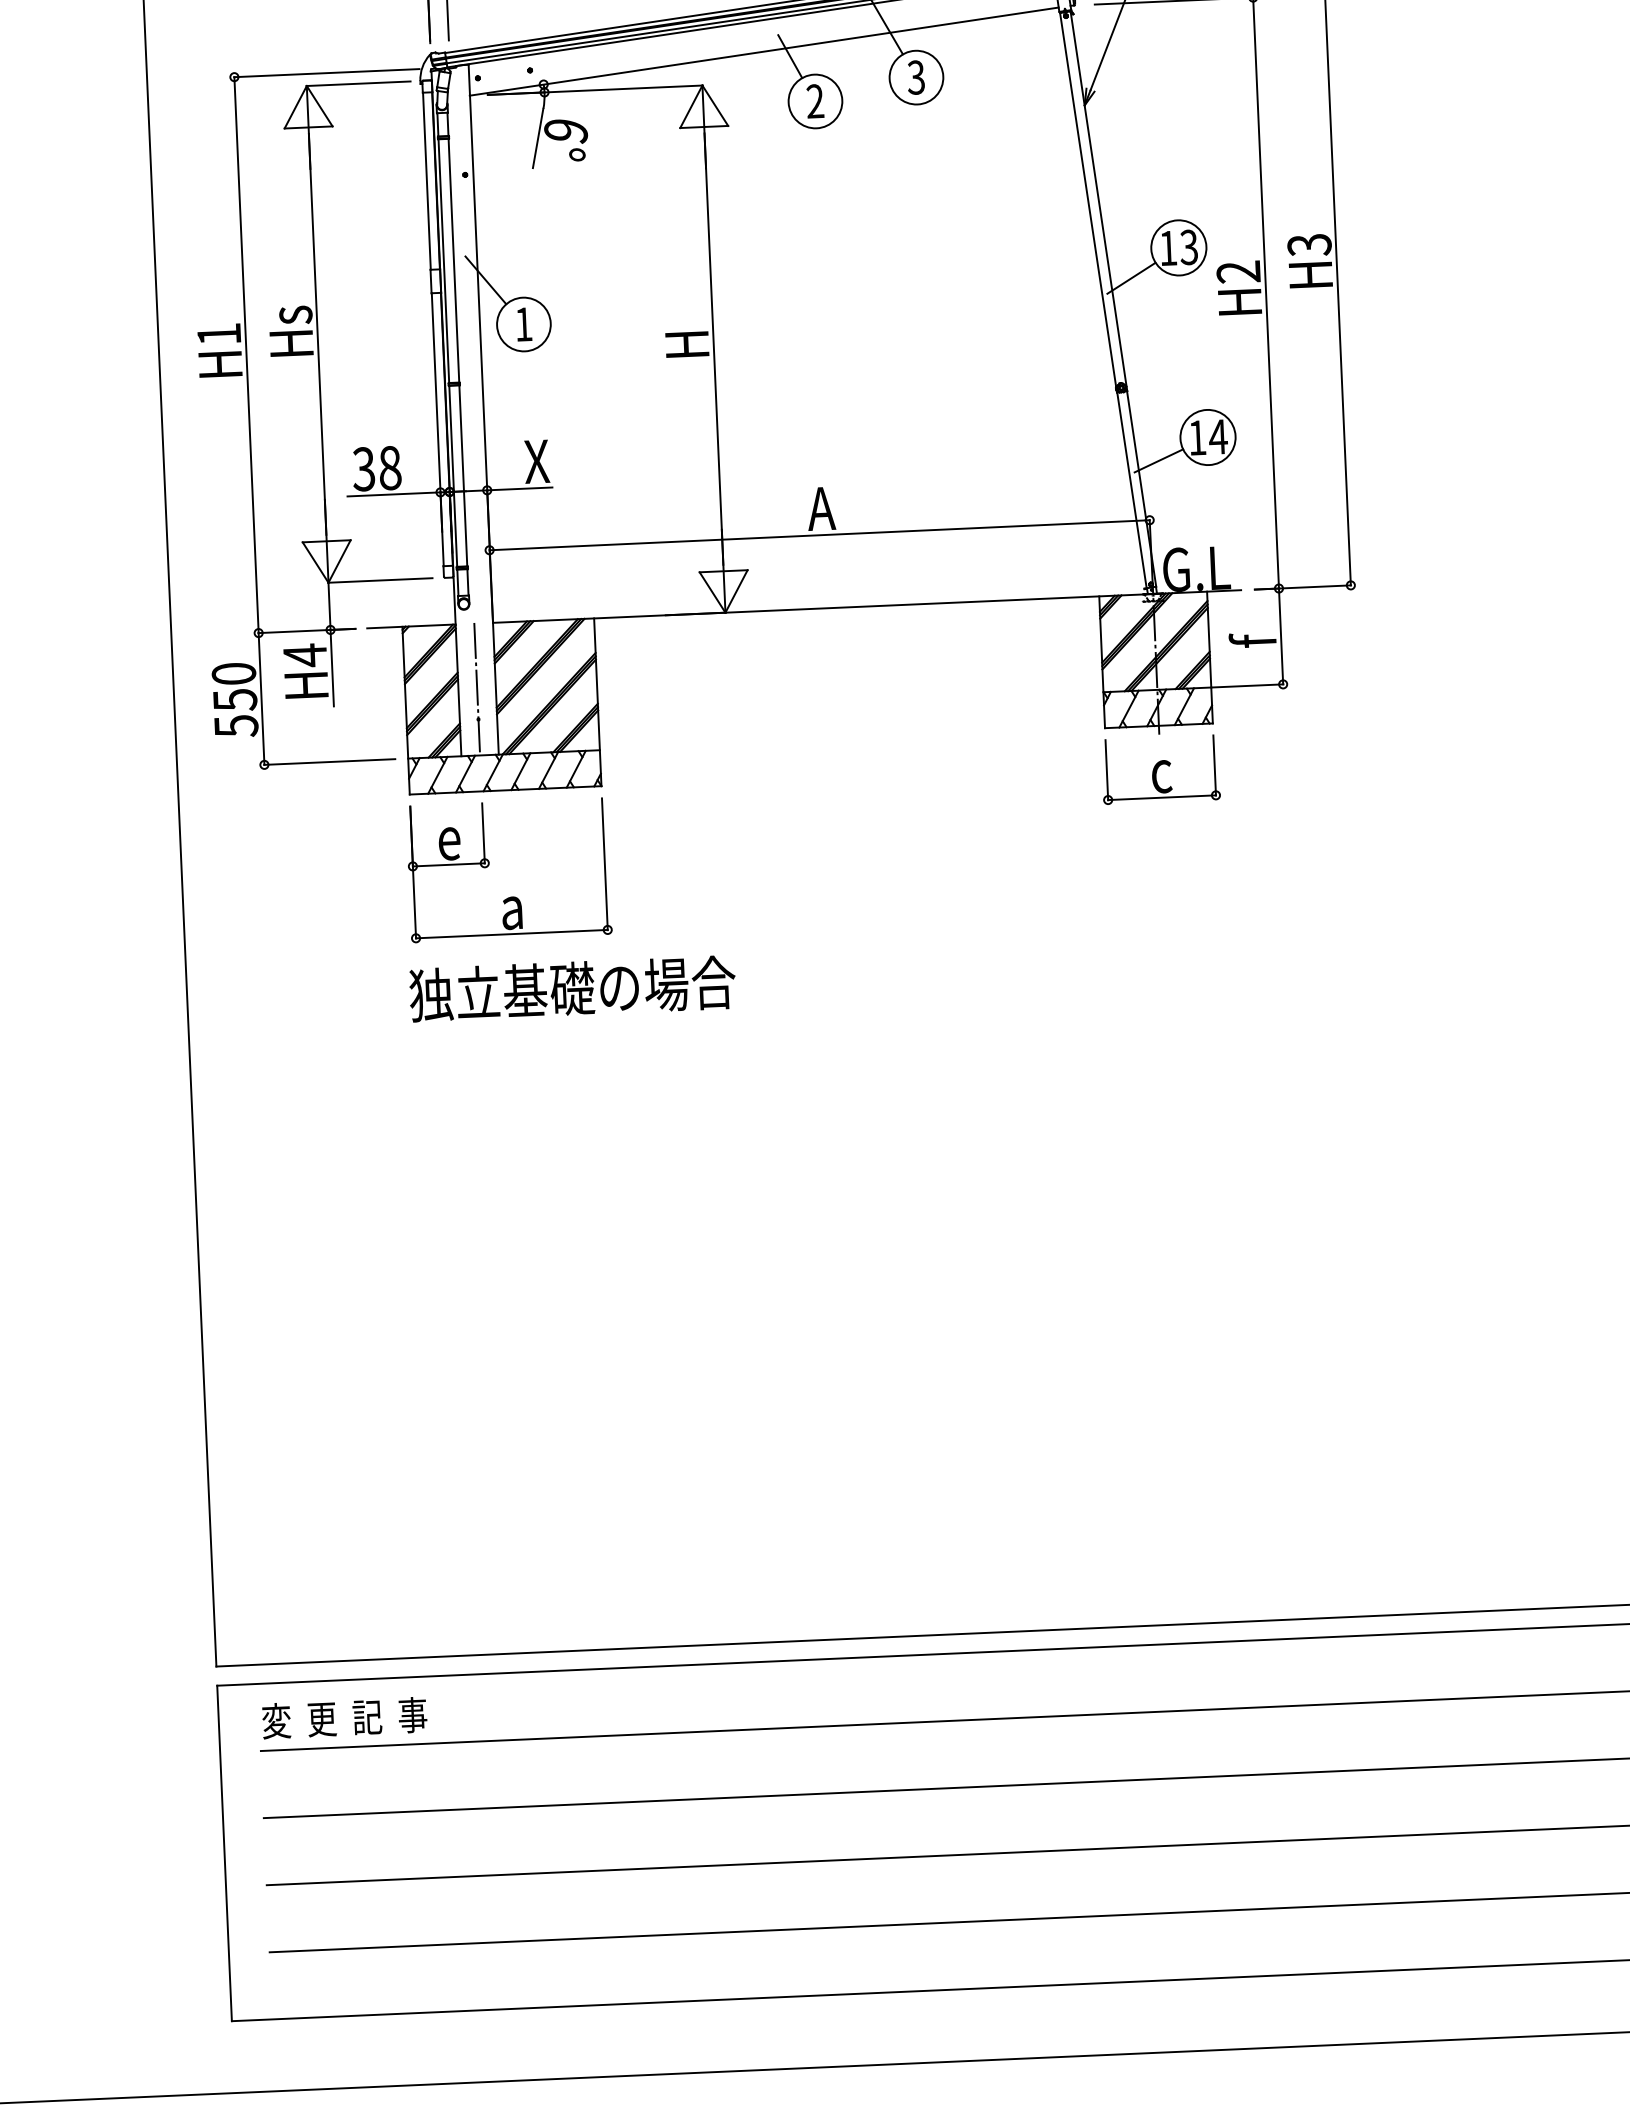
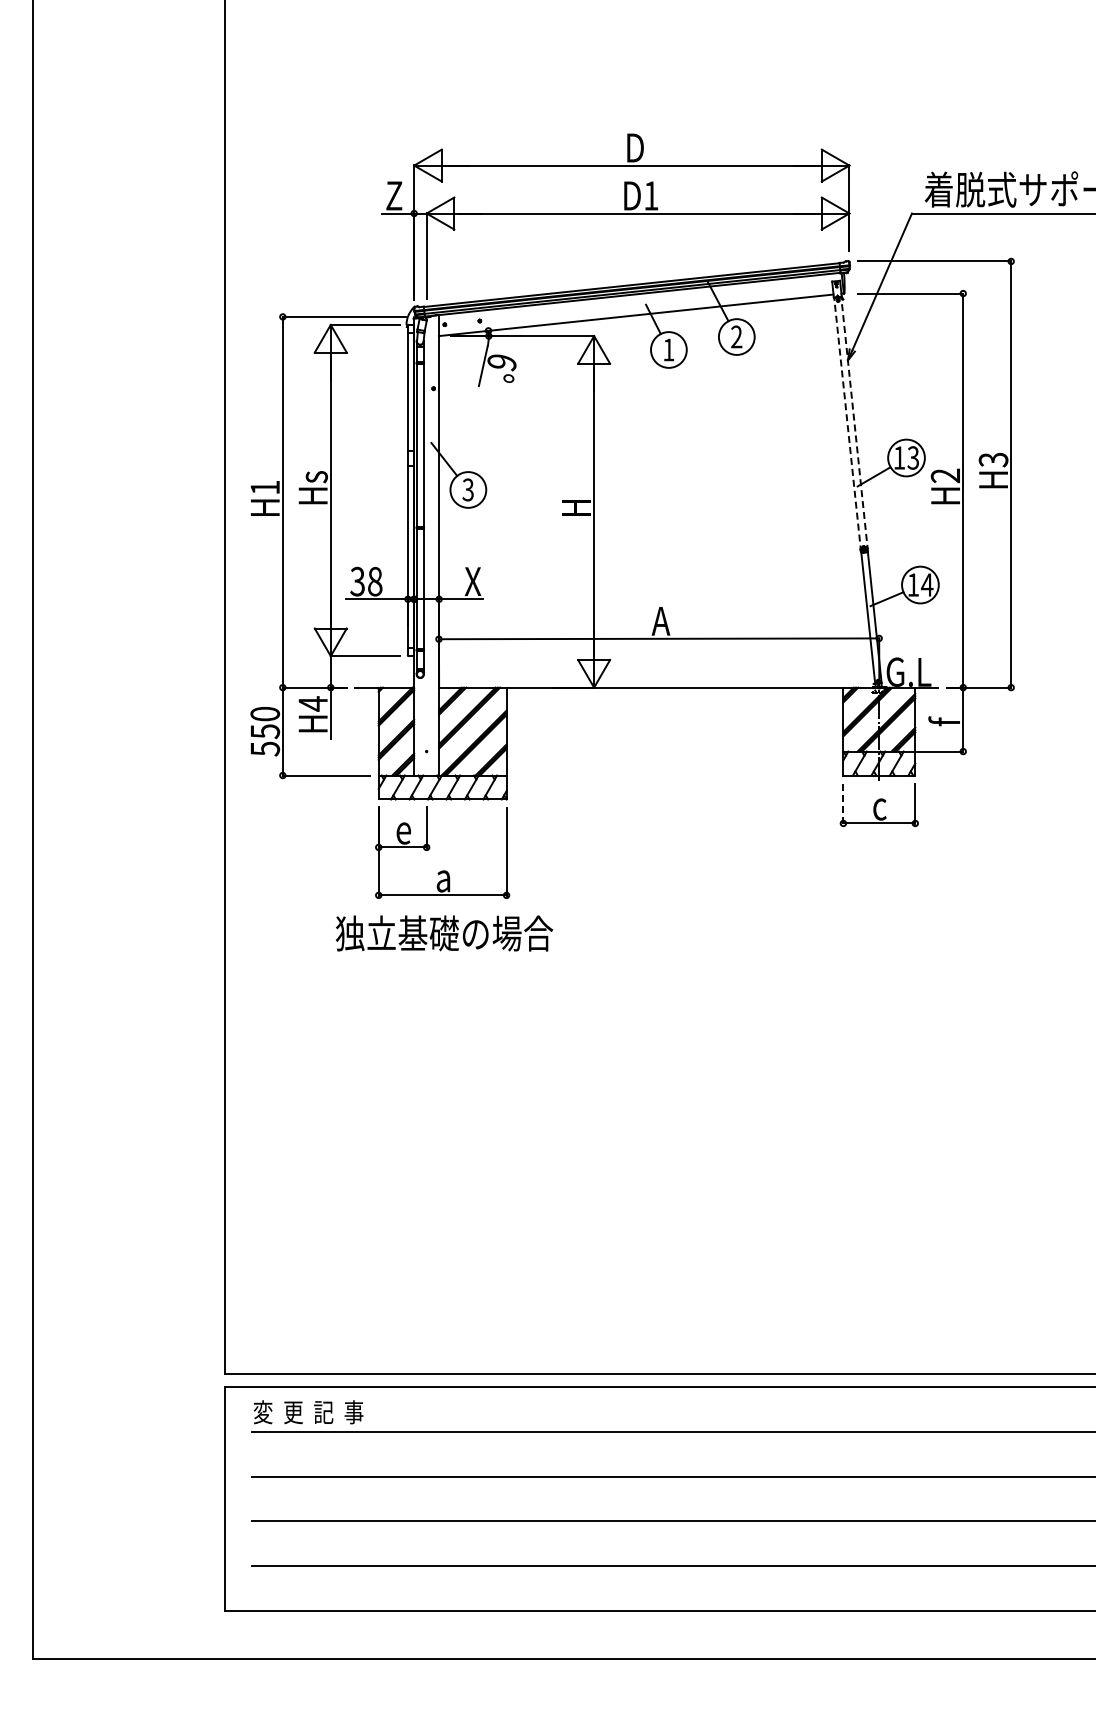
text: (916, 78) -> (736, 337), 3 -> 2
text: (814, 100) -> (668, 349), 2 -> 1
line: (1098, 201) -> (854, 424), solid -> dashed
line: (1088, 203) -> (847, 425), solid -> dashed
text: (522, 323) -> (467, 489), 1 -> 3
line: (476, 689) -> (426, 731), removed
line: (1107, 771) -> (843, 804), solid -> dashed
text: (572, 988) -> (444, 933), moved

